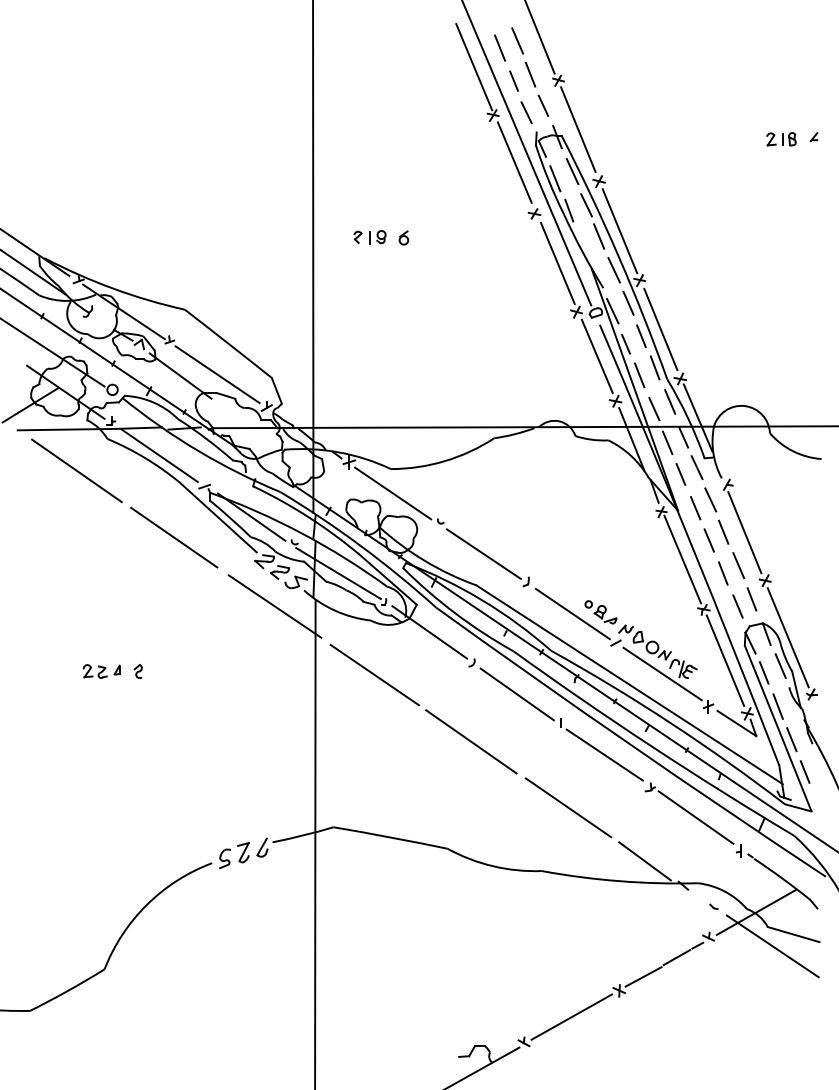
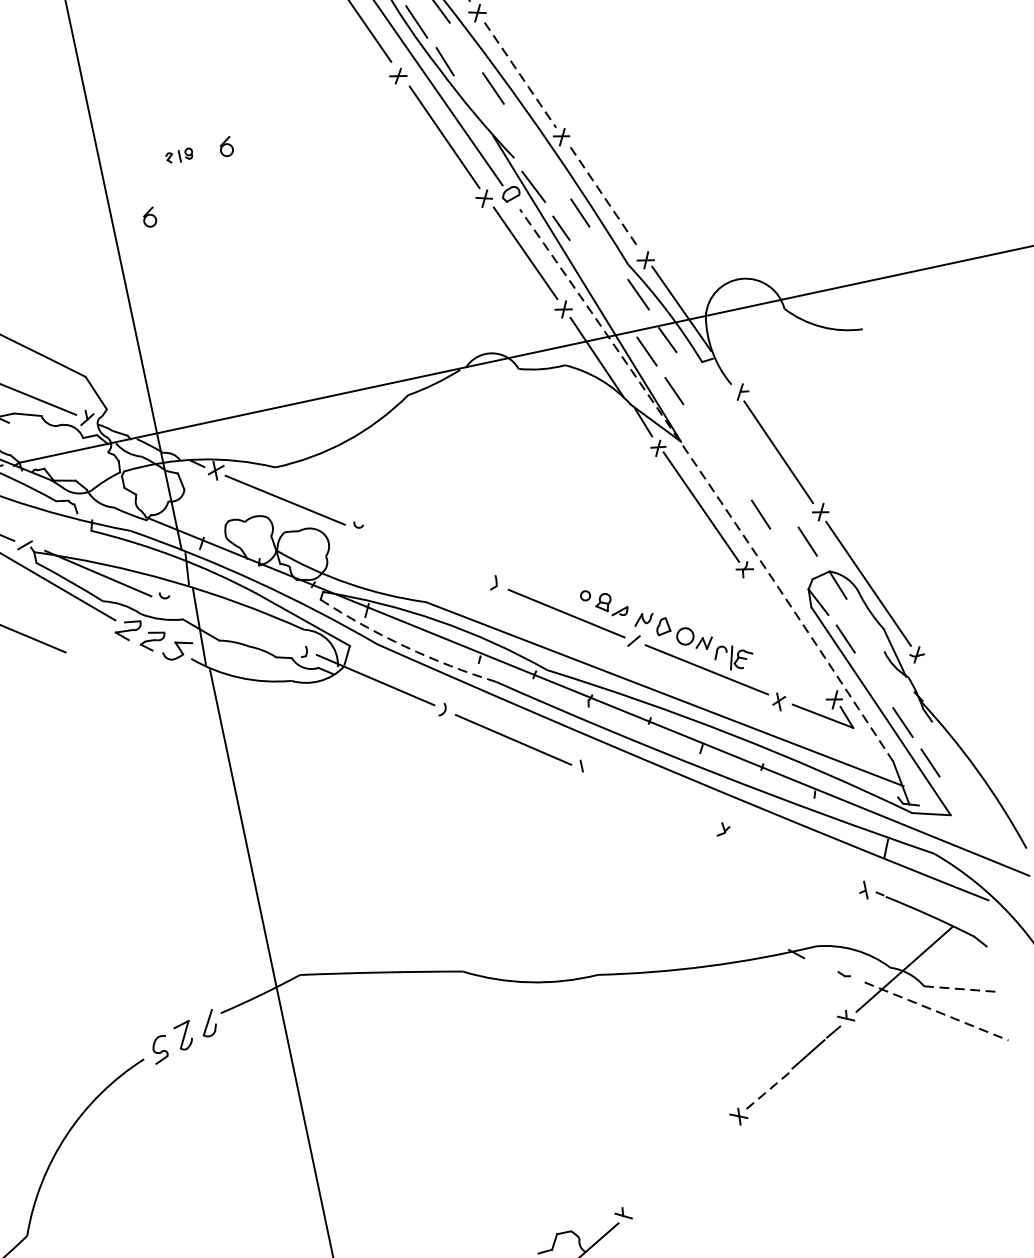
line: (586, 205) -> (467, 49), removed
line: (620, 231) -> (521, 75), solid -> dashed
part: (369, 237) -> (178, 156), size x0.6
line: (613, 270) -> (522, 130), removed
part: (339, 275) -> (148, 216), added
line: (628, 302) -> (552, 170), removed
line: (660, 329) -> (604, 198), solid -> dashed
line: (654, 367) -> (607, 252), removed
line: (639, 375) -> (588, 267), removed
line: (654, 409) -> (619, 309), removed
line: (696, 467) -> (693, 376), removed
line: (710, 499) -> (722, 416), removed
line: (695, 508) -> (704, 433), removed
line: (723, 531) -> (749, 456), removed
line: (708, 540) -> (731, 473), removed
arc: (691, 544) -> (709, 483), solid -> dashed
line: (483, 553) -> (426, 556), removed
line: (738, 565) -> (779, 499), removed
line: (338, 573) -> (233, 625), removed
line: (274, 606) -> (155, 689), removed
line: (737, 606) -> (790, 555), removed
arc: (455, 613) -> (405, 646), solid -> dashed
line: (725, 660) -> (789, 633), removed
line: (780, 665) -> (866, 624), removed
line: (374, 674) -> (312, 753), removed
line: (777, 706) -> (873, 681), removed
line: (471, 741) -> (464, 817), removed
line: (604, 754) -> (650, 796), removed
line: (568, 807) -> (616, 880), removed
line: (695, 817) -> (793, 857), removed
line: (644, 861) -> (736, 932), removed
line: (793, 934) -> (961, 989), solid -> dashed
line: (773, 946) -> (937, 1011), solid -> dashed
line: (644, 976) -> (769, 1089), solid -> dashed
line: (571, 1016) -> (680, 1165), removed

